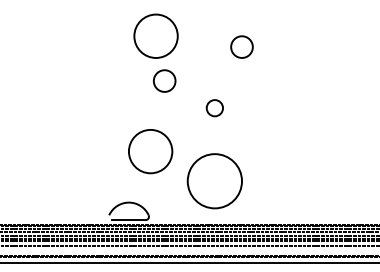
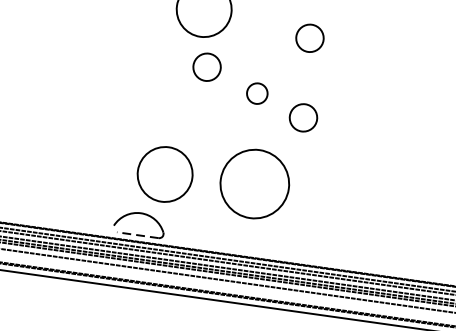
circle: (214, 108) -> (256, 93), moved
circle: (245, 109) -> (303, 117), added
circle: (150, 151) -> (164, 174), moved
circle: (214, 181) -> (254, 184), moved
line: (128, 220) -> (137, 235), solid -> dashed

